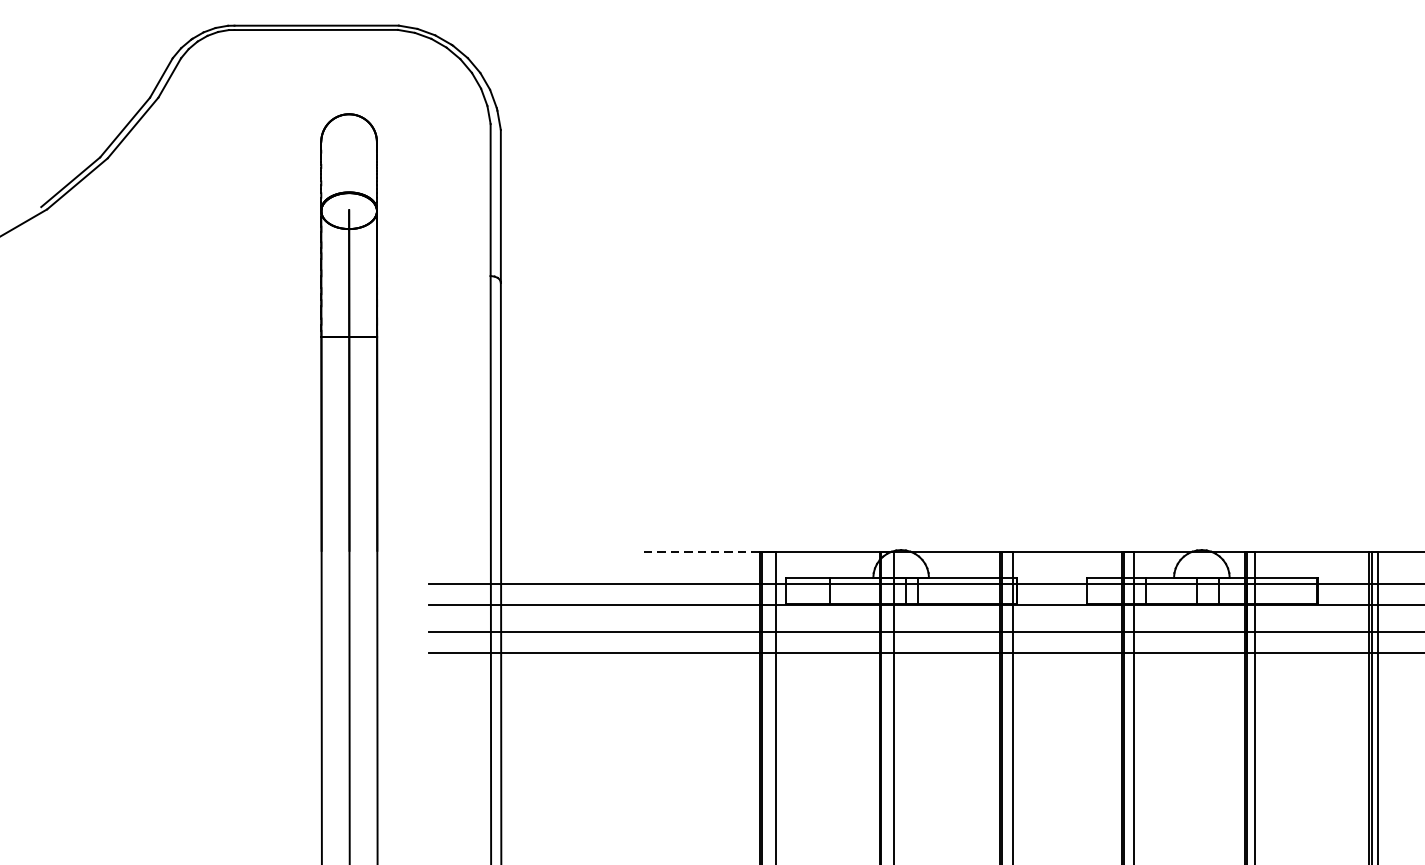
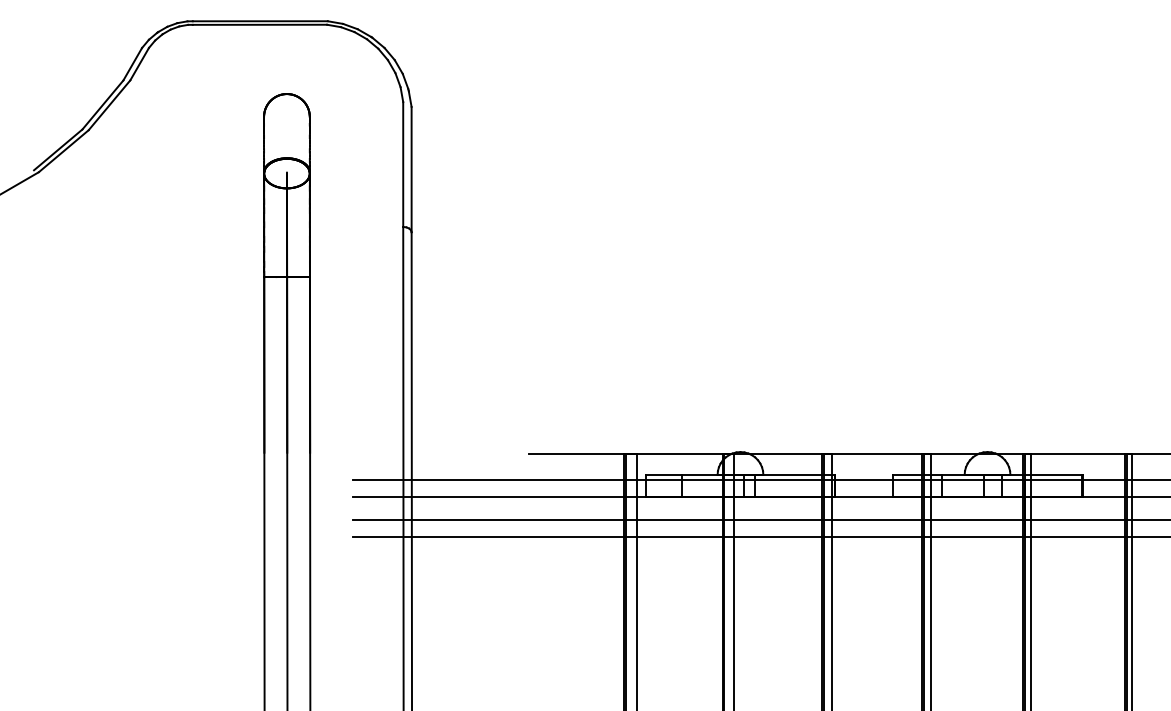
line: (701, 551) -> (576, 453), dashed -> solid

